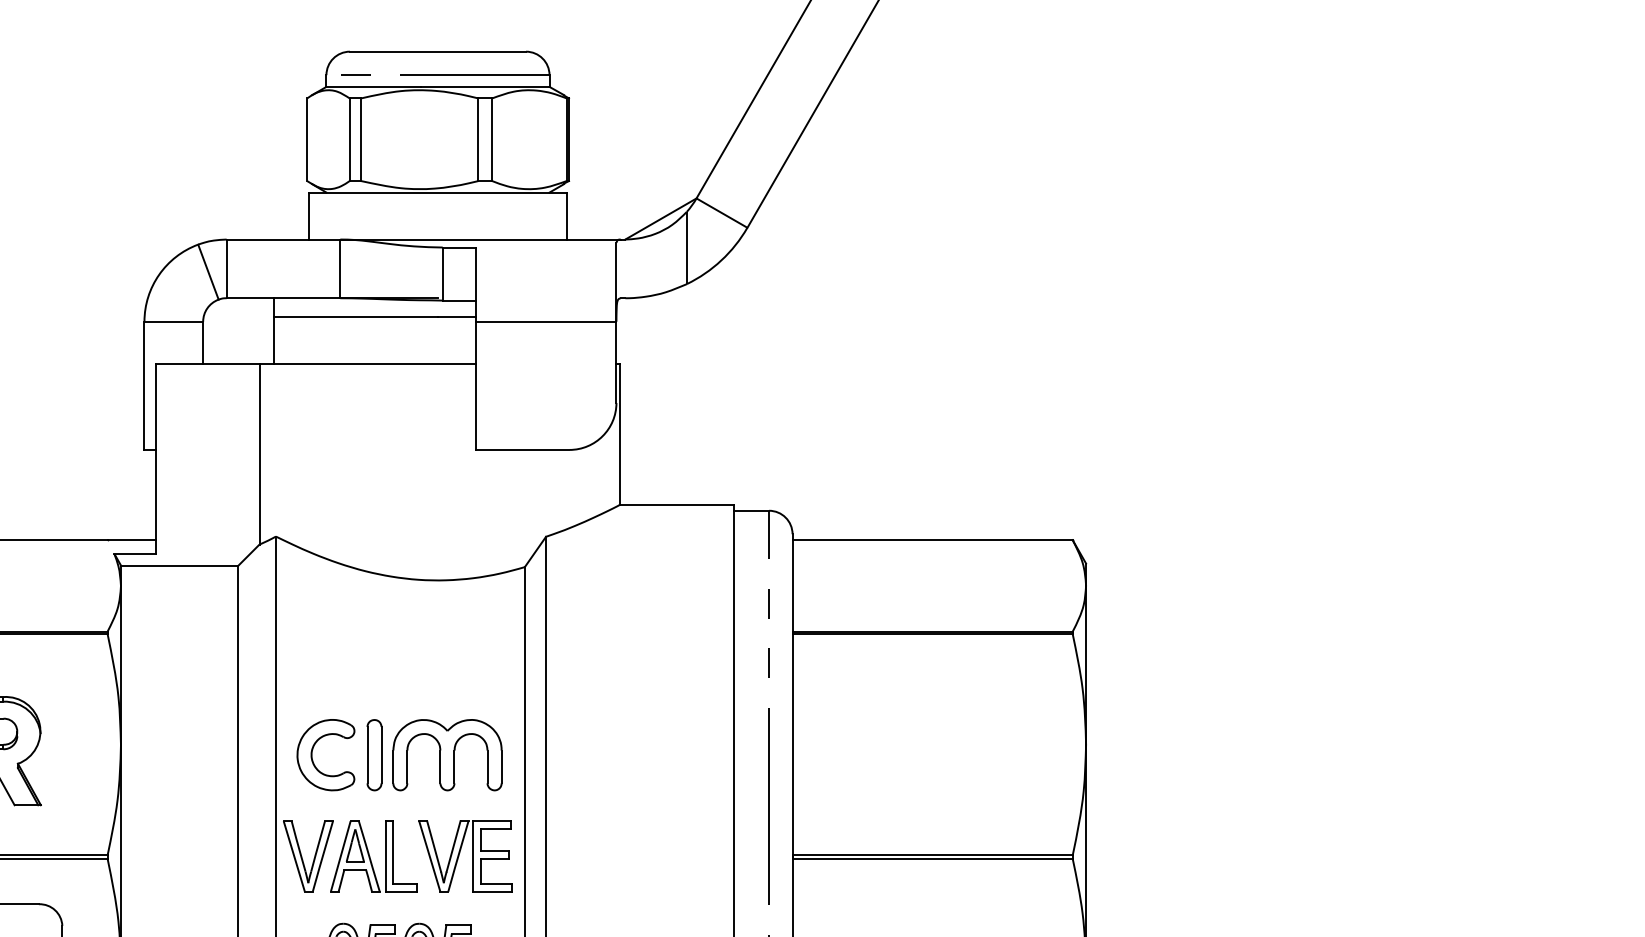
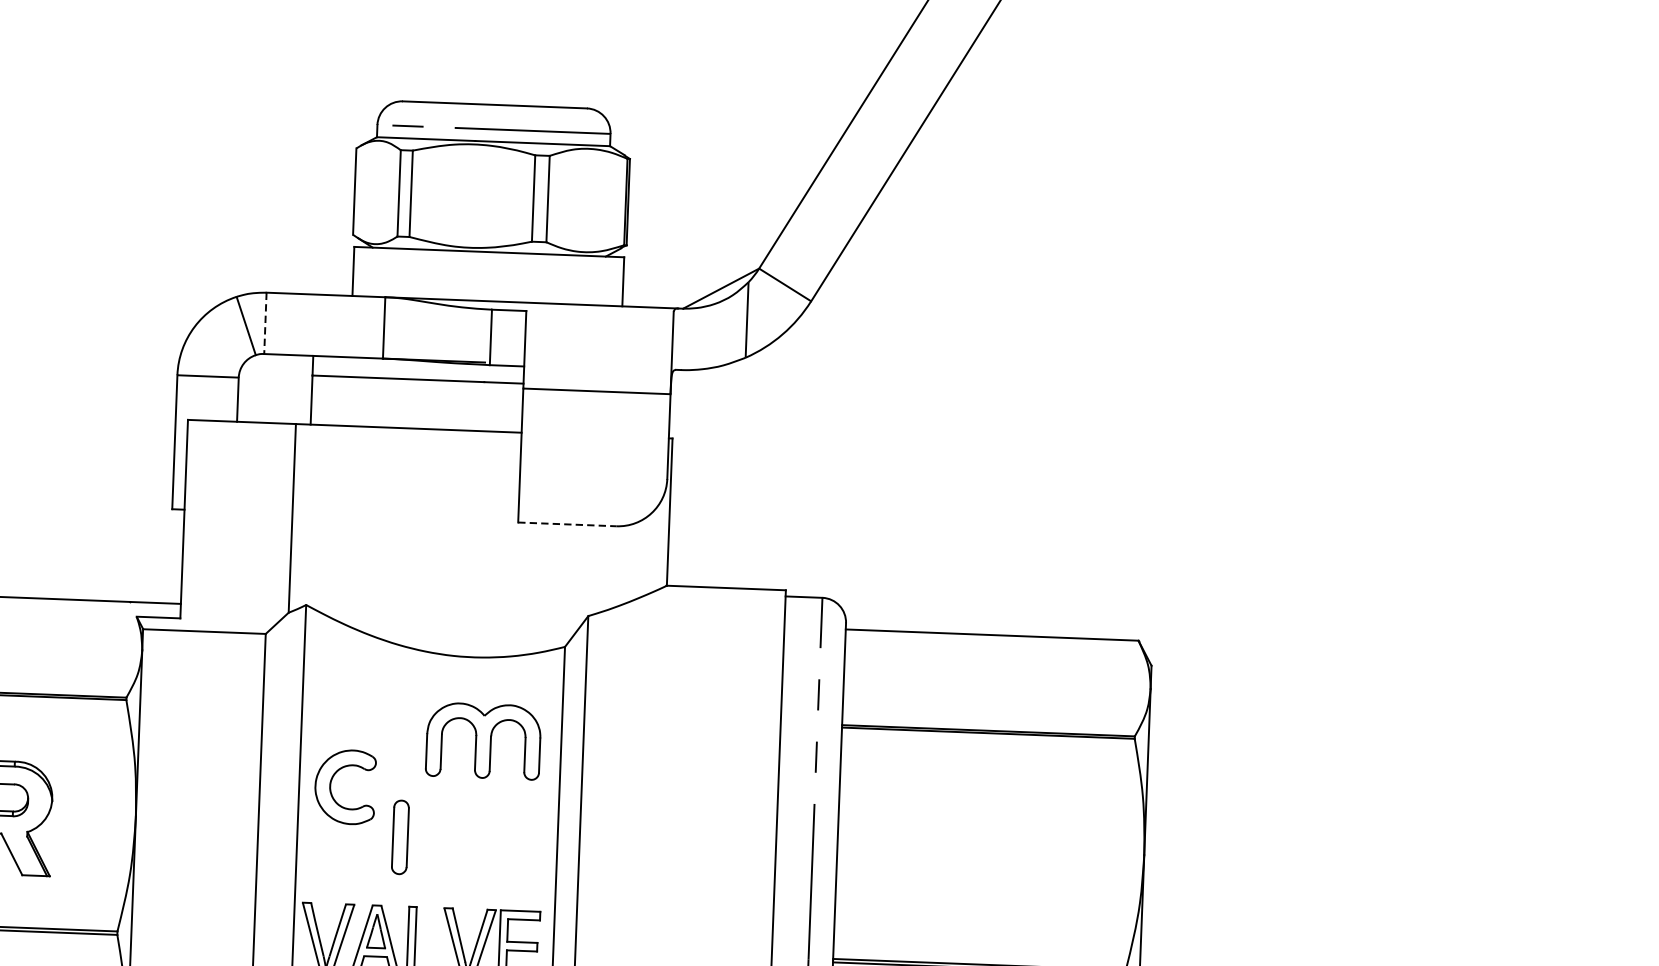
line: (226, 269) -> (265, 323), solid -> dashed
line: (522, 449) -> (567, 523), solid -> dashed
part: (312, 755) -> (331, 786), moved
part: (447, 755) -> (483, 741), moved

